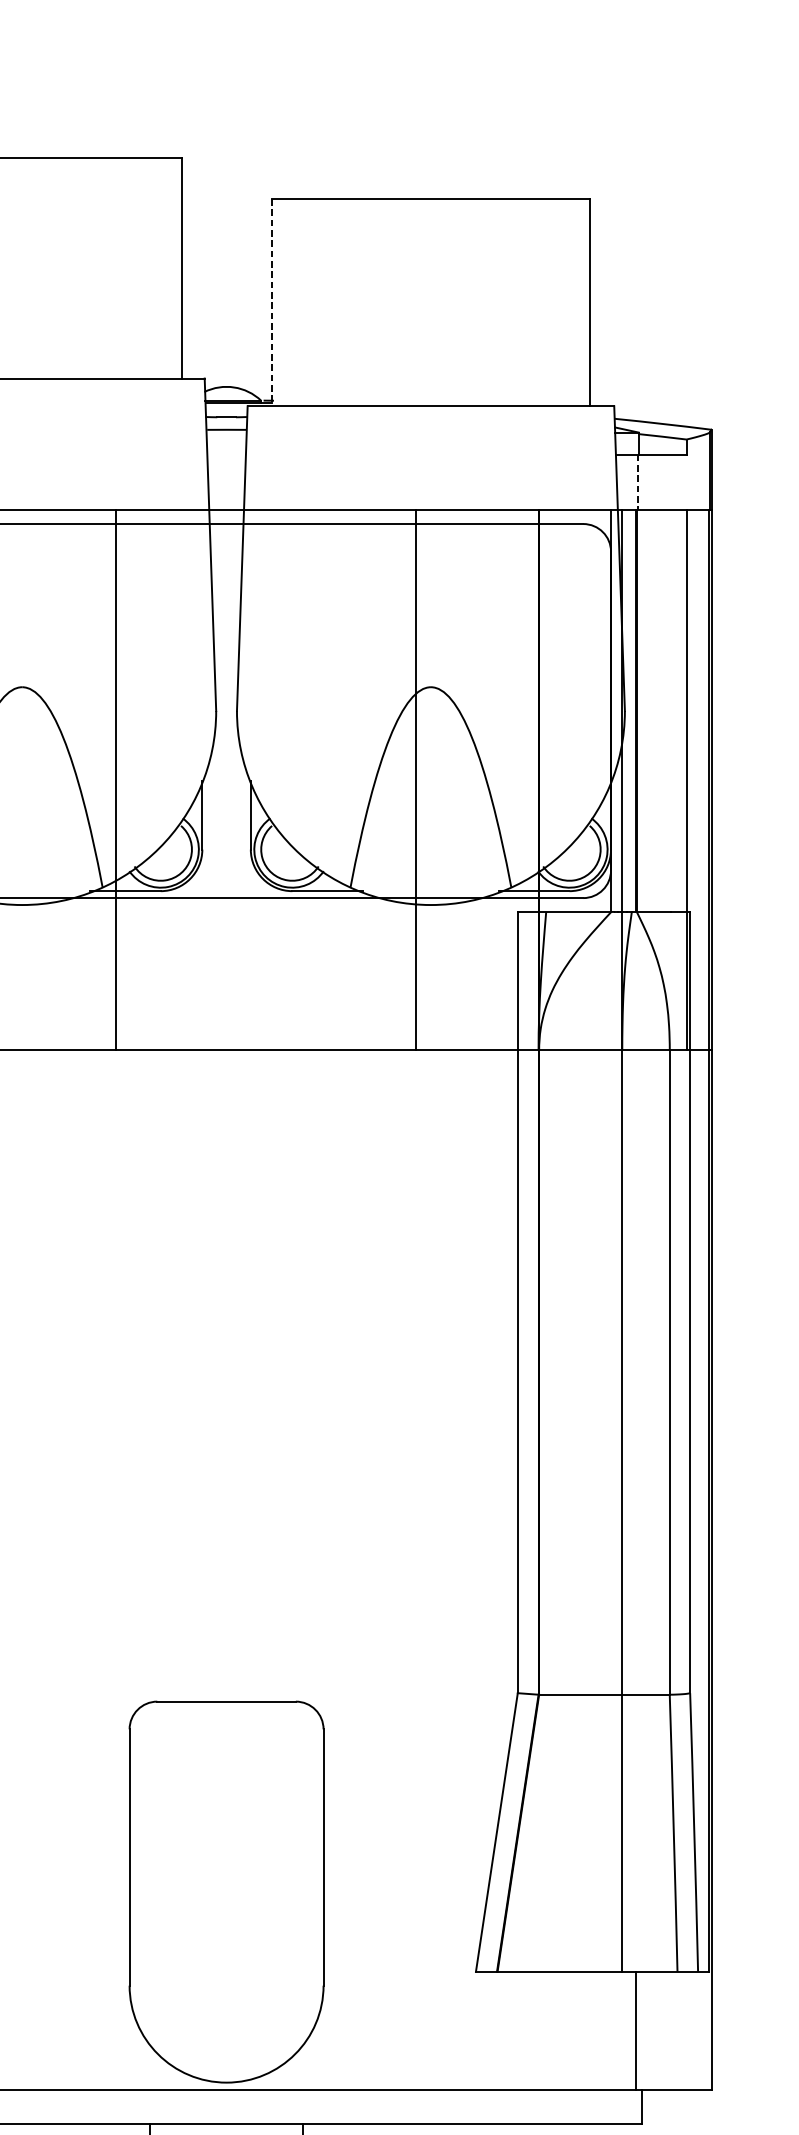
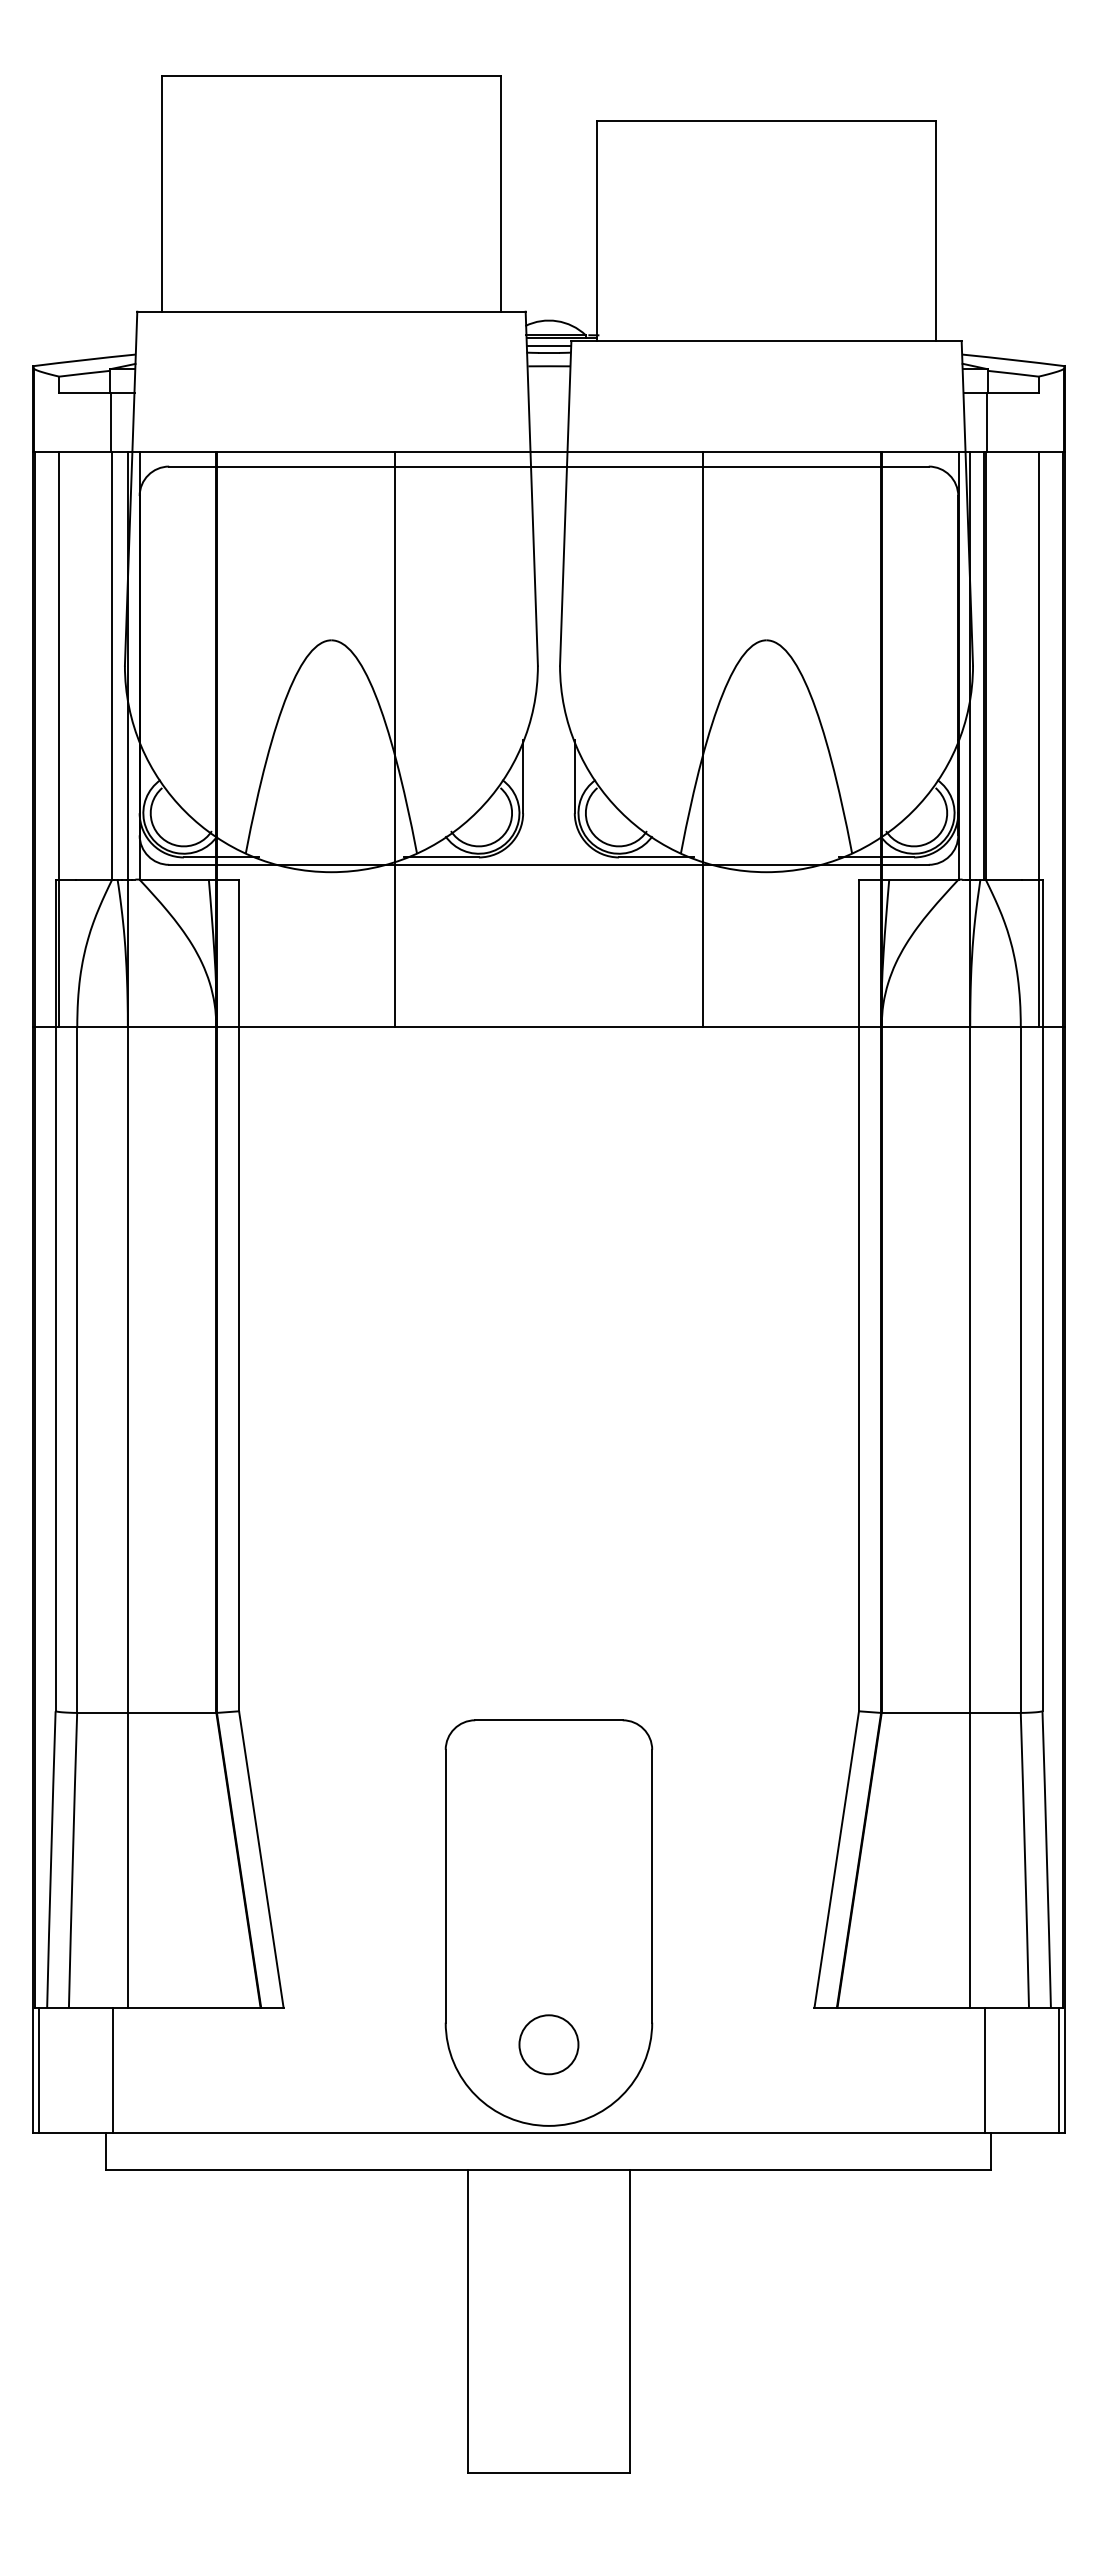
line: (271, 303) -> (596, 231), dashed -> solid
line: (226, 410) -> (548, 345), added
line: (637, 482) -> (986, 422), dashed -> solid
line: (116, 780) -> (395, 739), moved
line: (415, 780) -> (702, 739), moved
circle: (226, 2006) -> (548, 2044), added
line: (705, 2030) -> (1058, 2070), added

